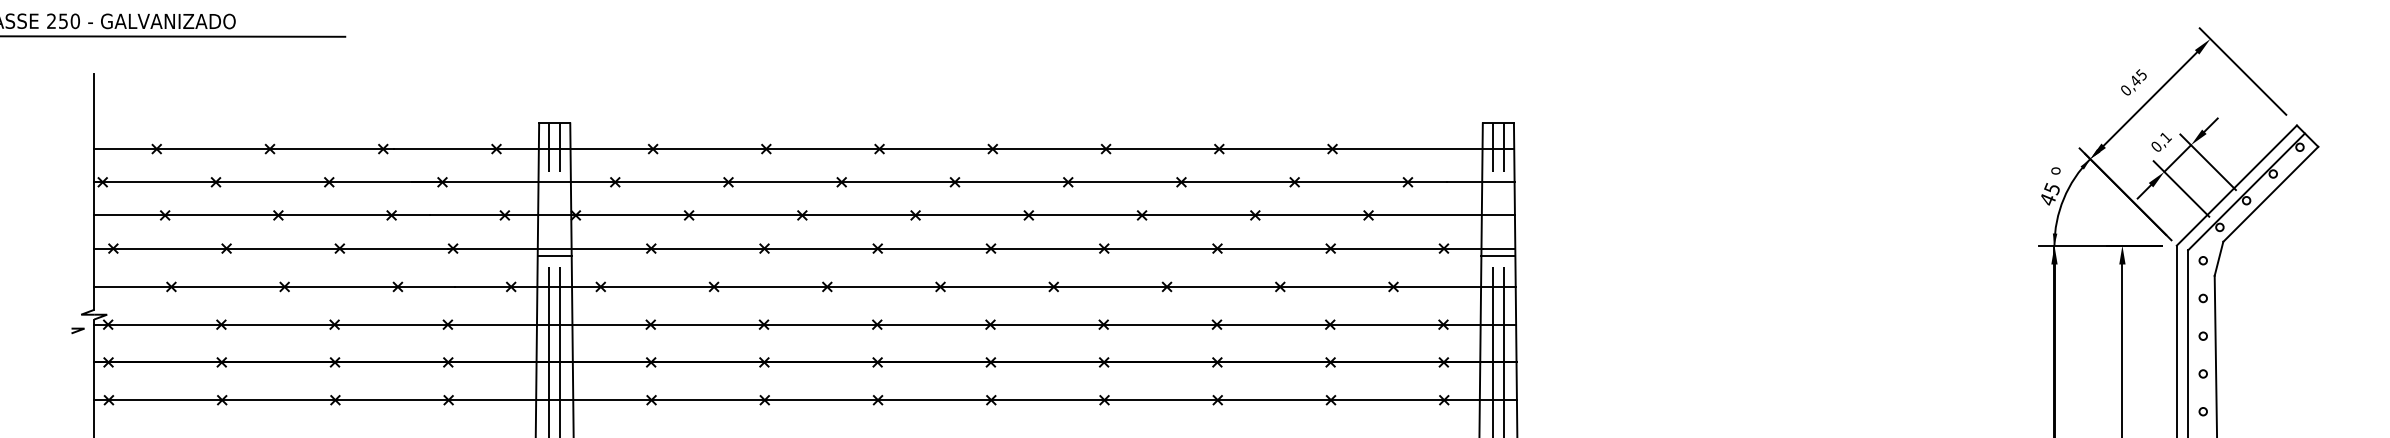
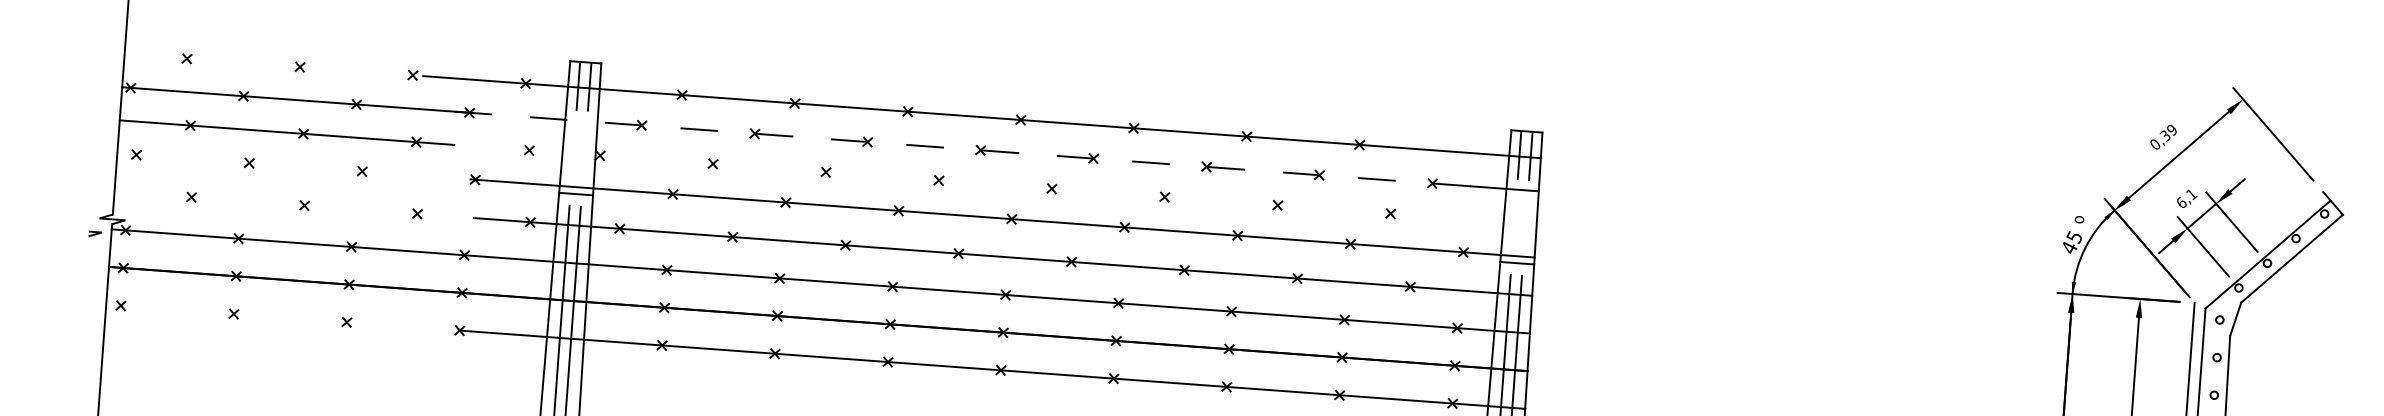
text: (2137, 77) -> (2167, 132), 0,45 -> 0,39
text: (2156, 145) -> (2181, 201), 0,1 -> 6,1
line: (243, 149) -> (273, 65), removed
line: (929, 182) -> (955, 148), solid -> dashed
line: (2236, 185) -> (2258, 247), removed
line: (971, 215) -> (994, 184), removed
line: (271, 248) -> (294, 166), removed
line: (274, 286) -> (294, 204), removed
line: (271, 400) -> (283, 317), removed

